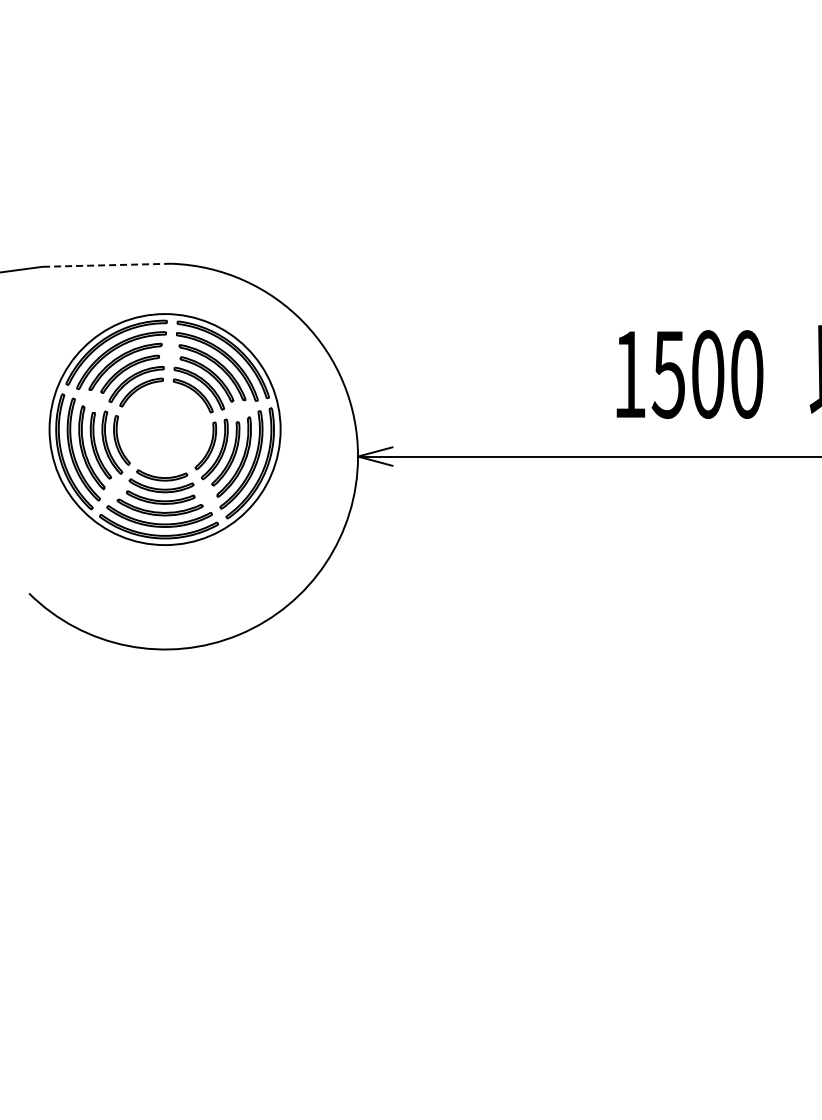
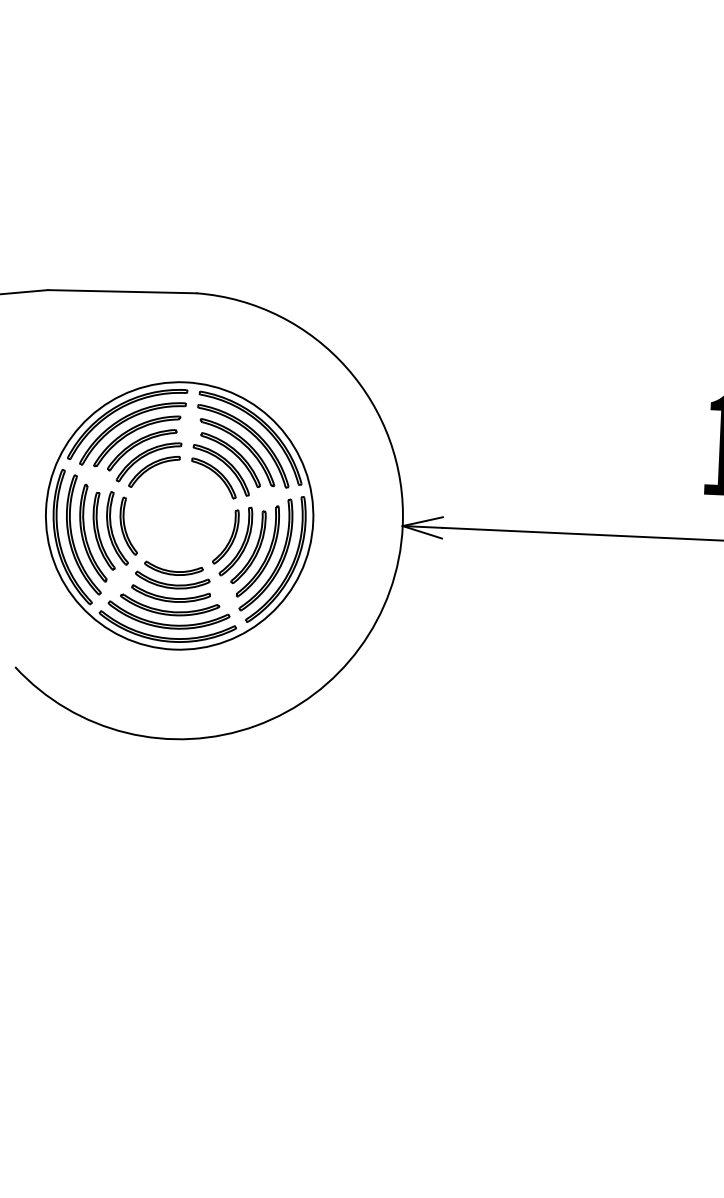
line: (106, 265) -> (121, 291), dashed -> solid
part: (164, 429) -> (178, 515), moved

